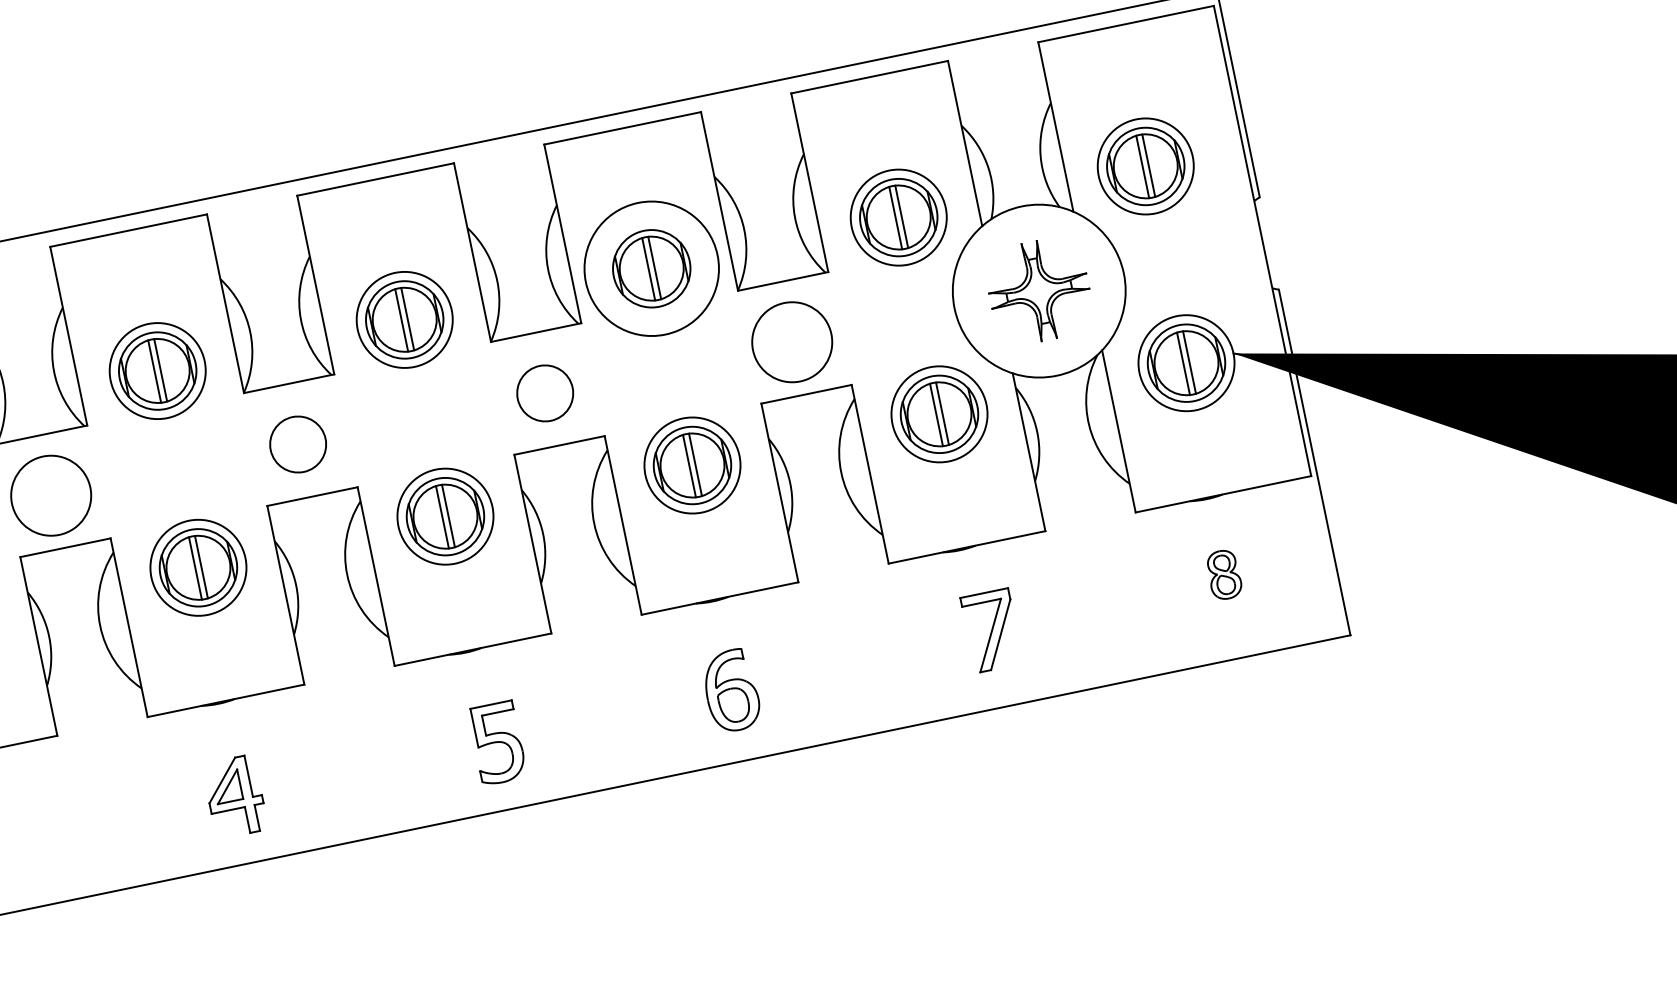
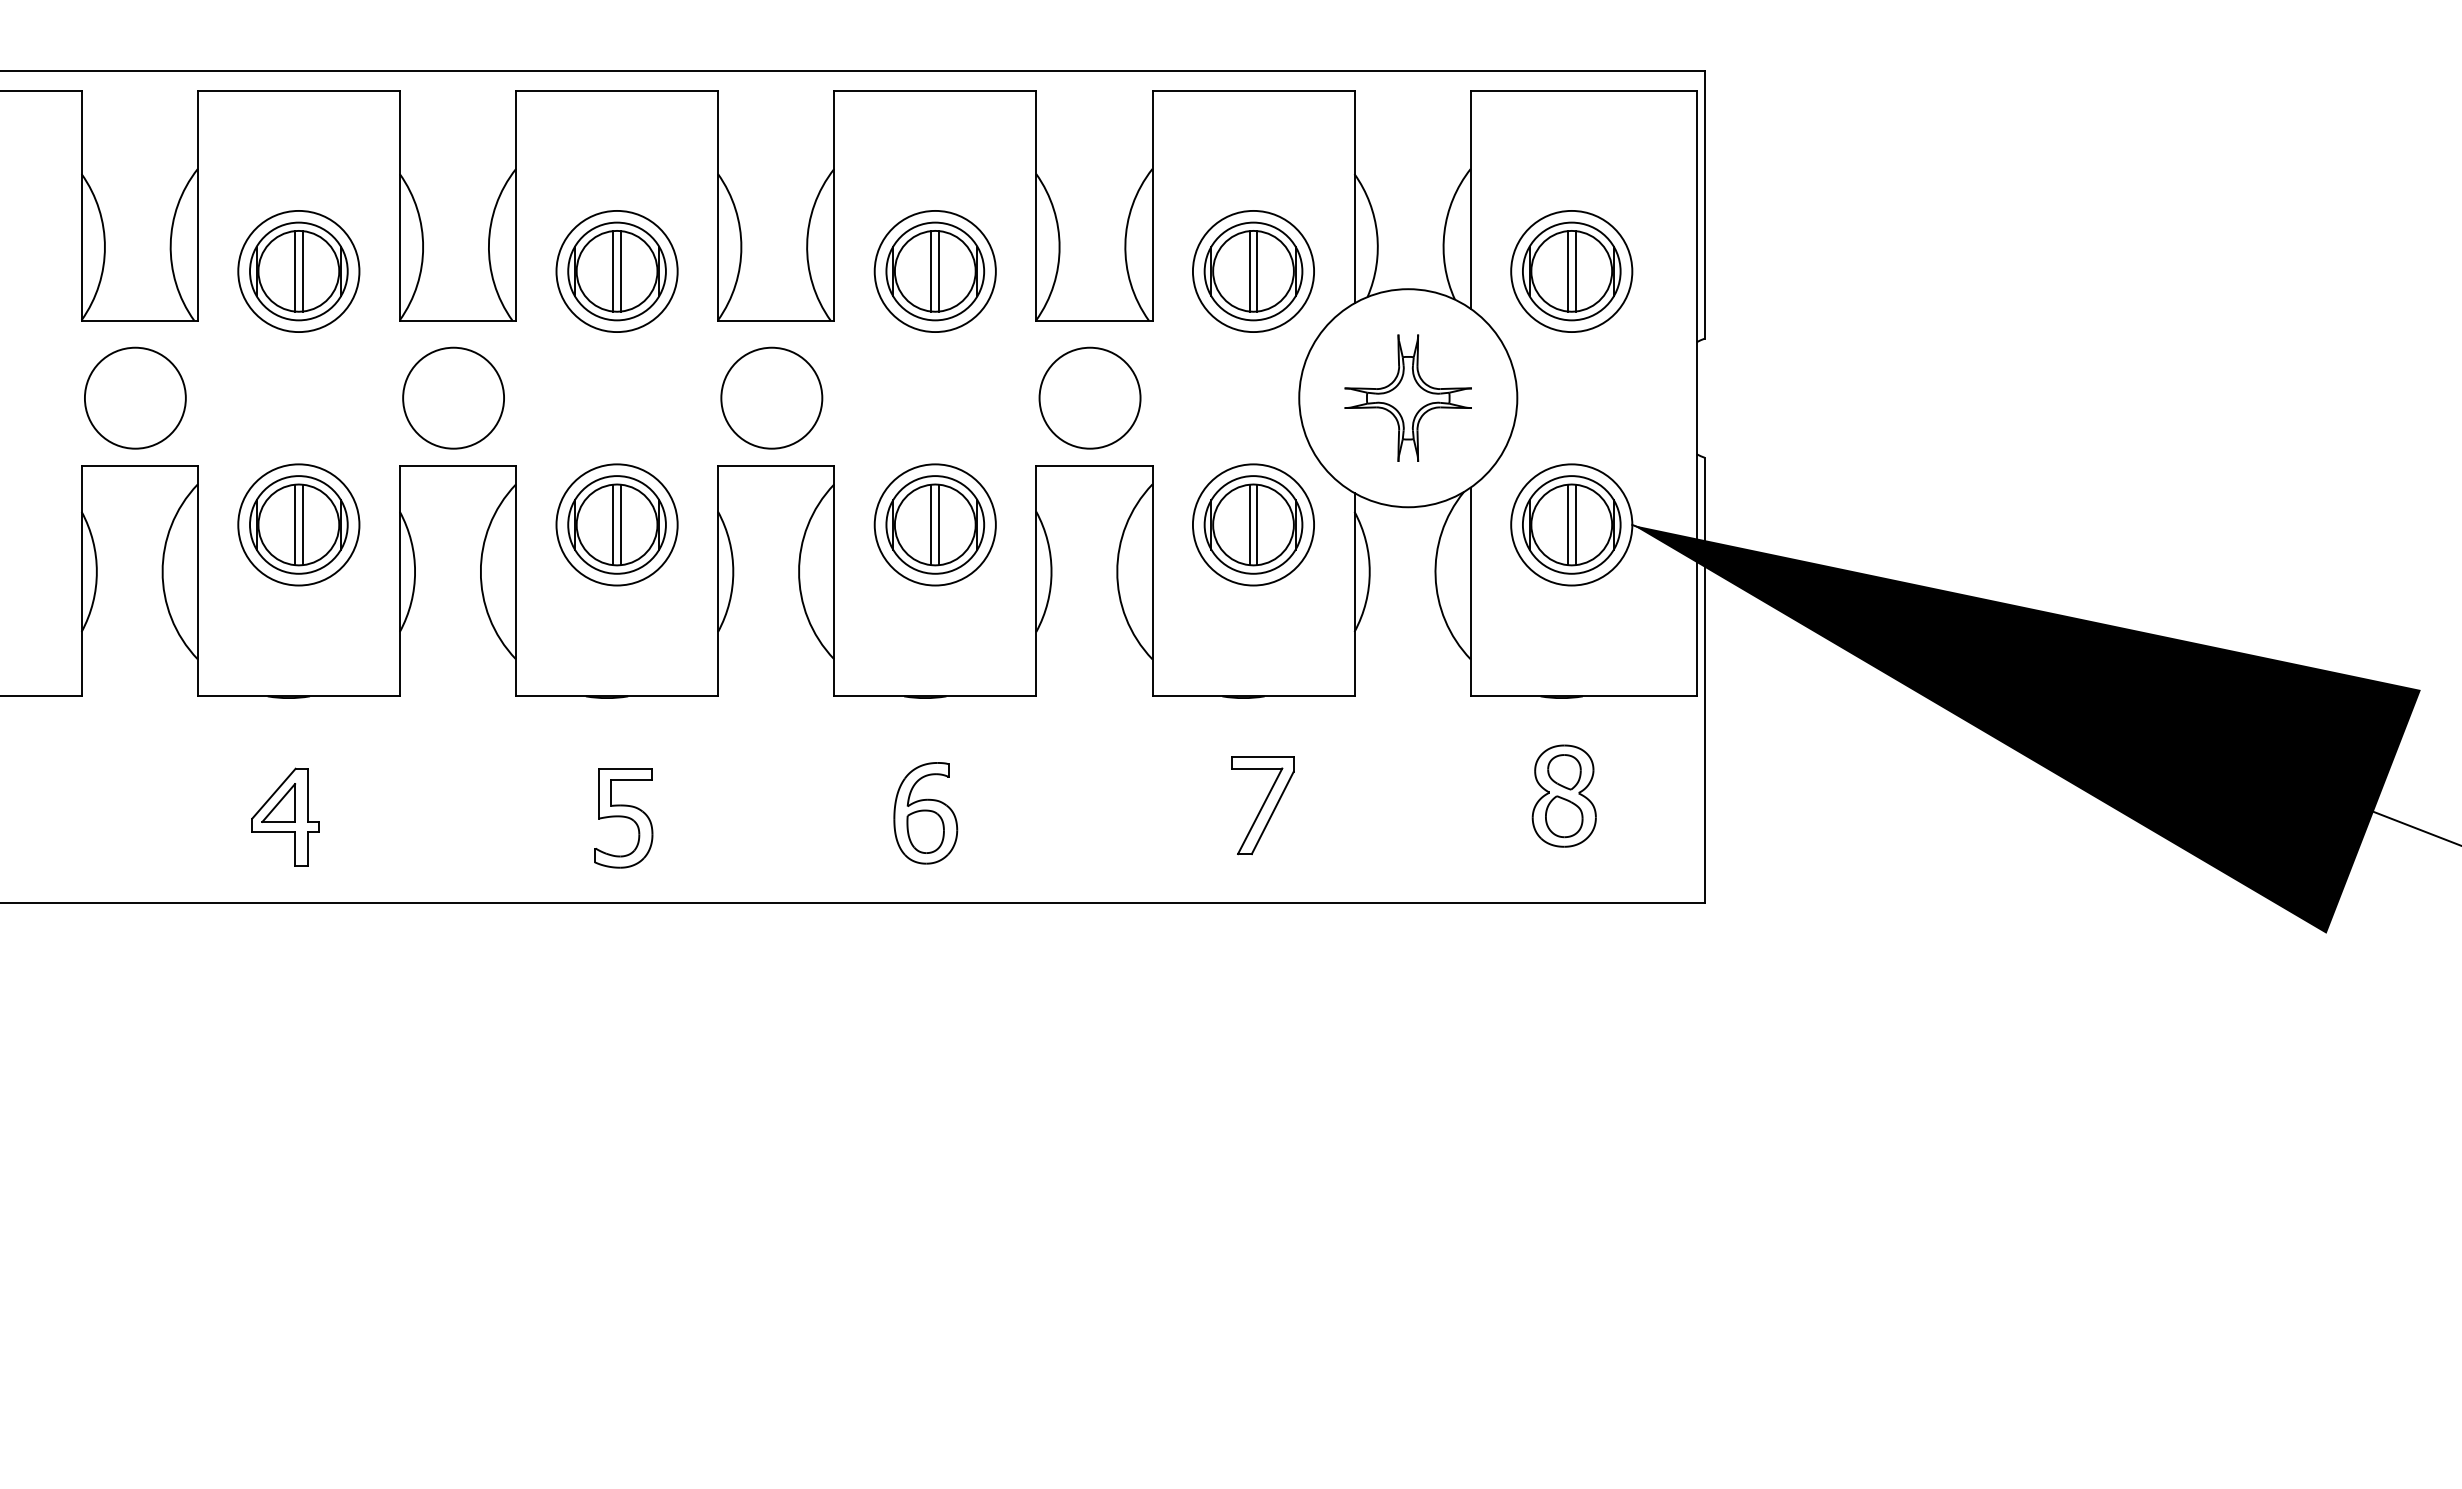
circle: (651, 268) -> (934, 271), size x0.71
circle: (544, 392) -> (771, 397), size x1.43
circle: (298, 444) -> (453, 397), size x1.43
part: (1223, 574) -> (1563, 795), size x1.67

